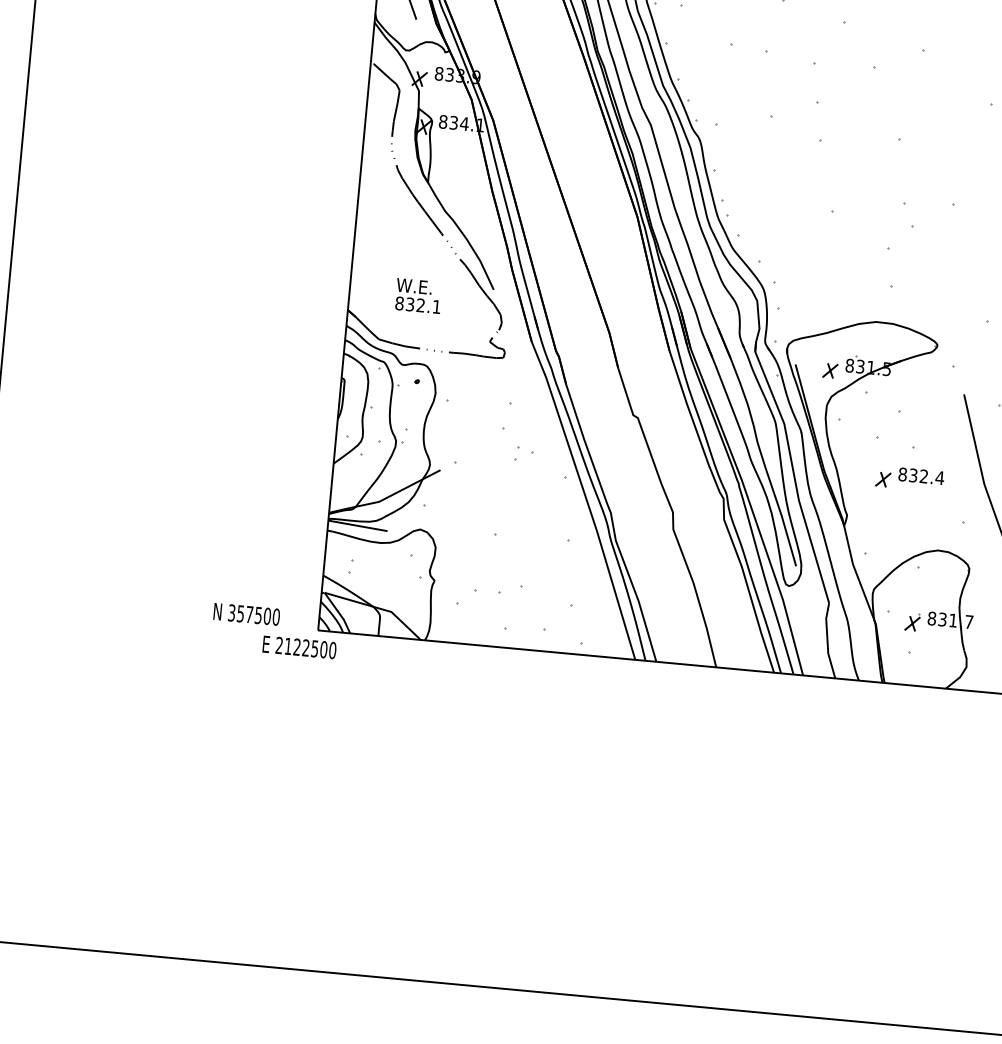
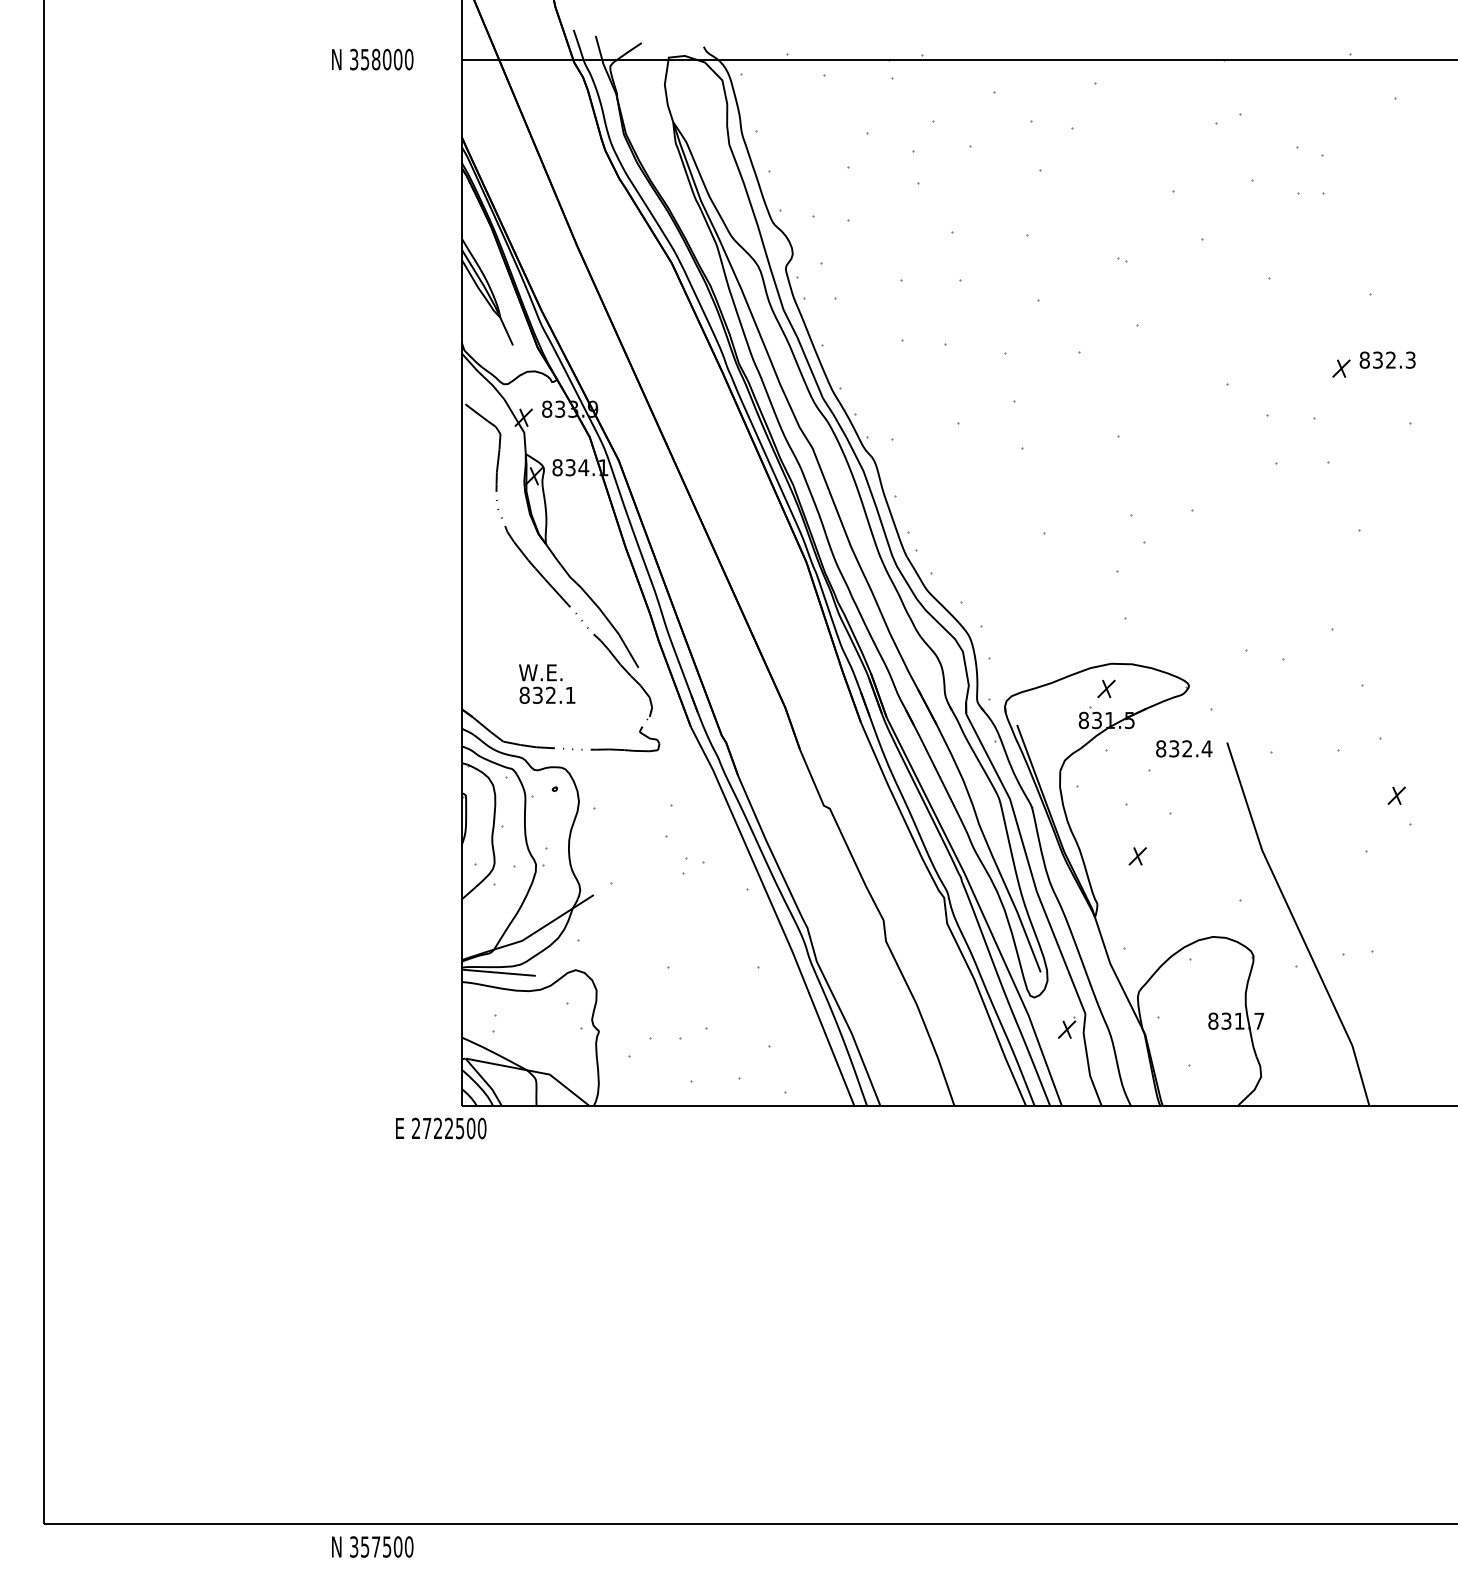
part: (830, 370) -> (1106, 688), moved
text: (921, 476) -> (1184, 748), moved
text: (246, 614) -> (372, 1546), moved
part: (912, 621) -> (1066, 1027), moved
text: (288, 646) -> (427, 1128), 2122500 -> 2722500

